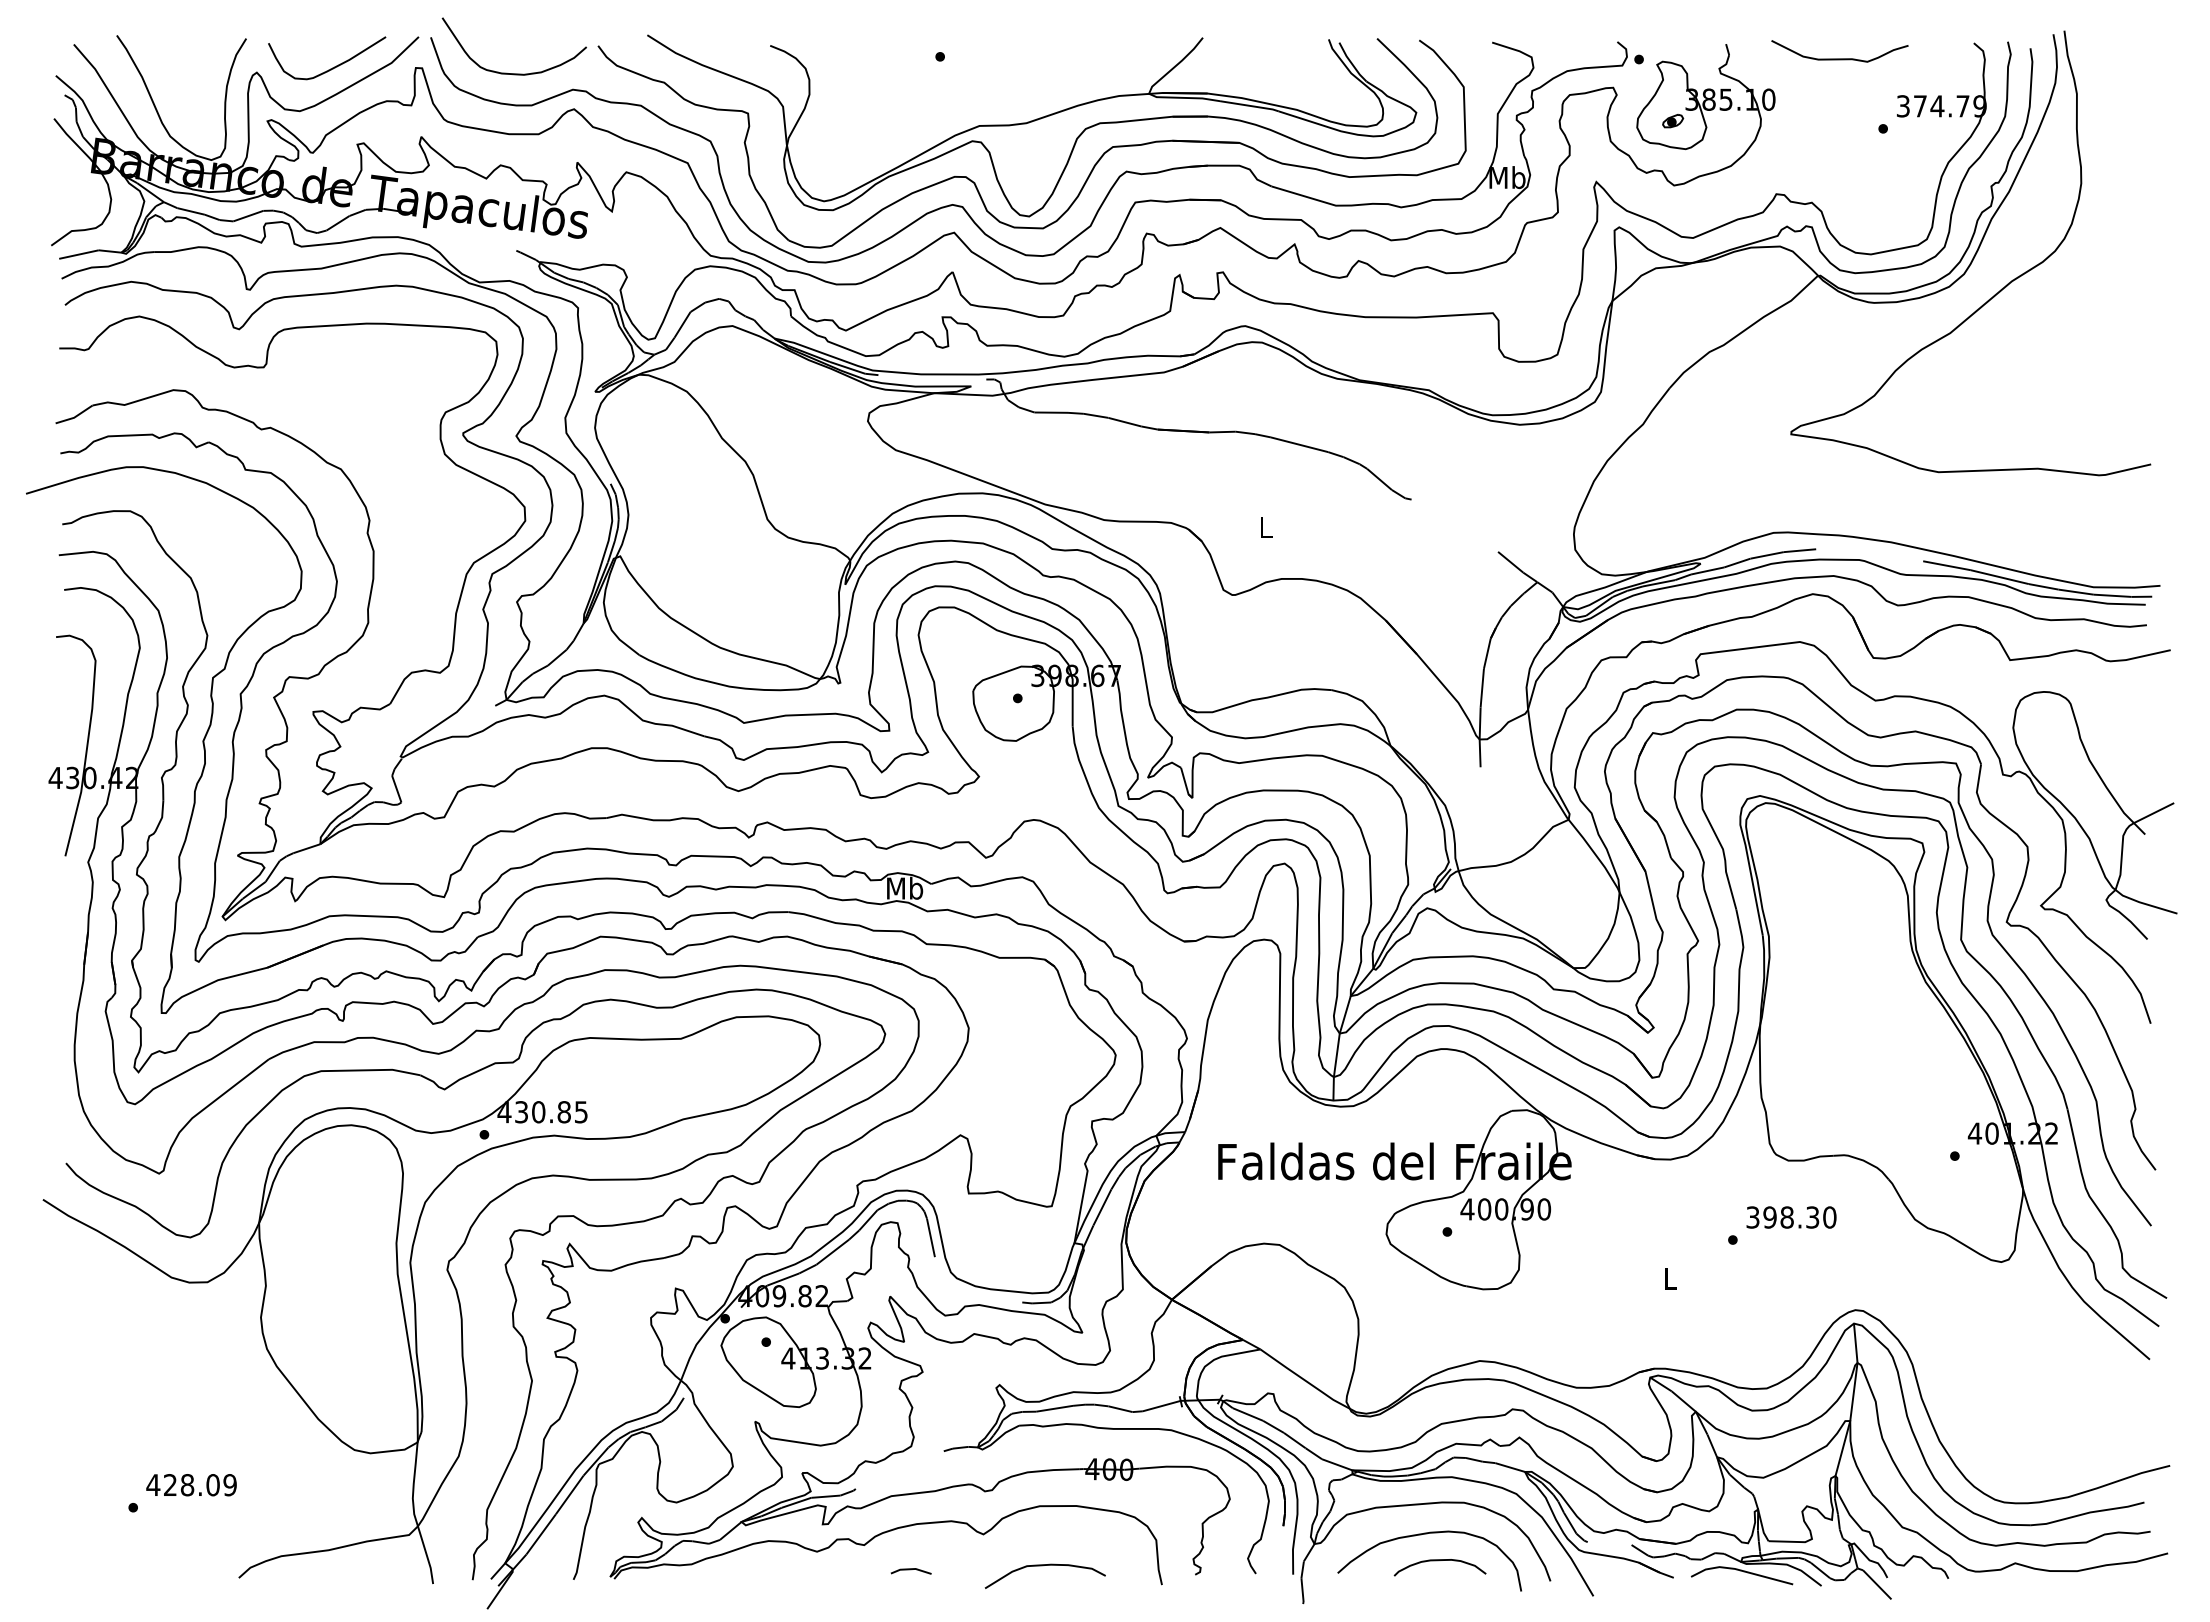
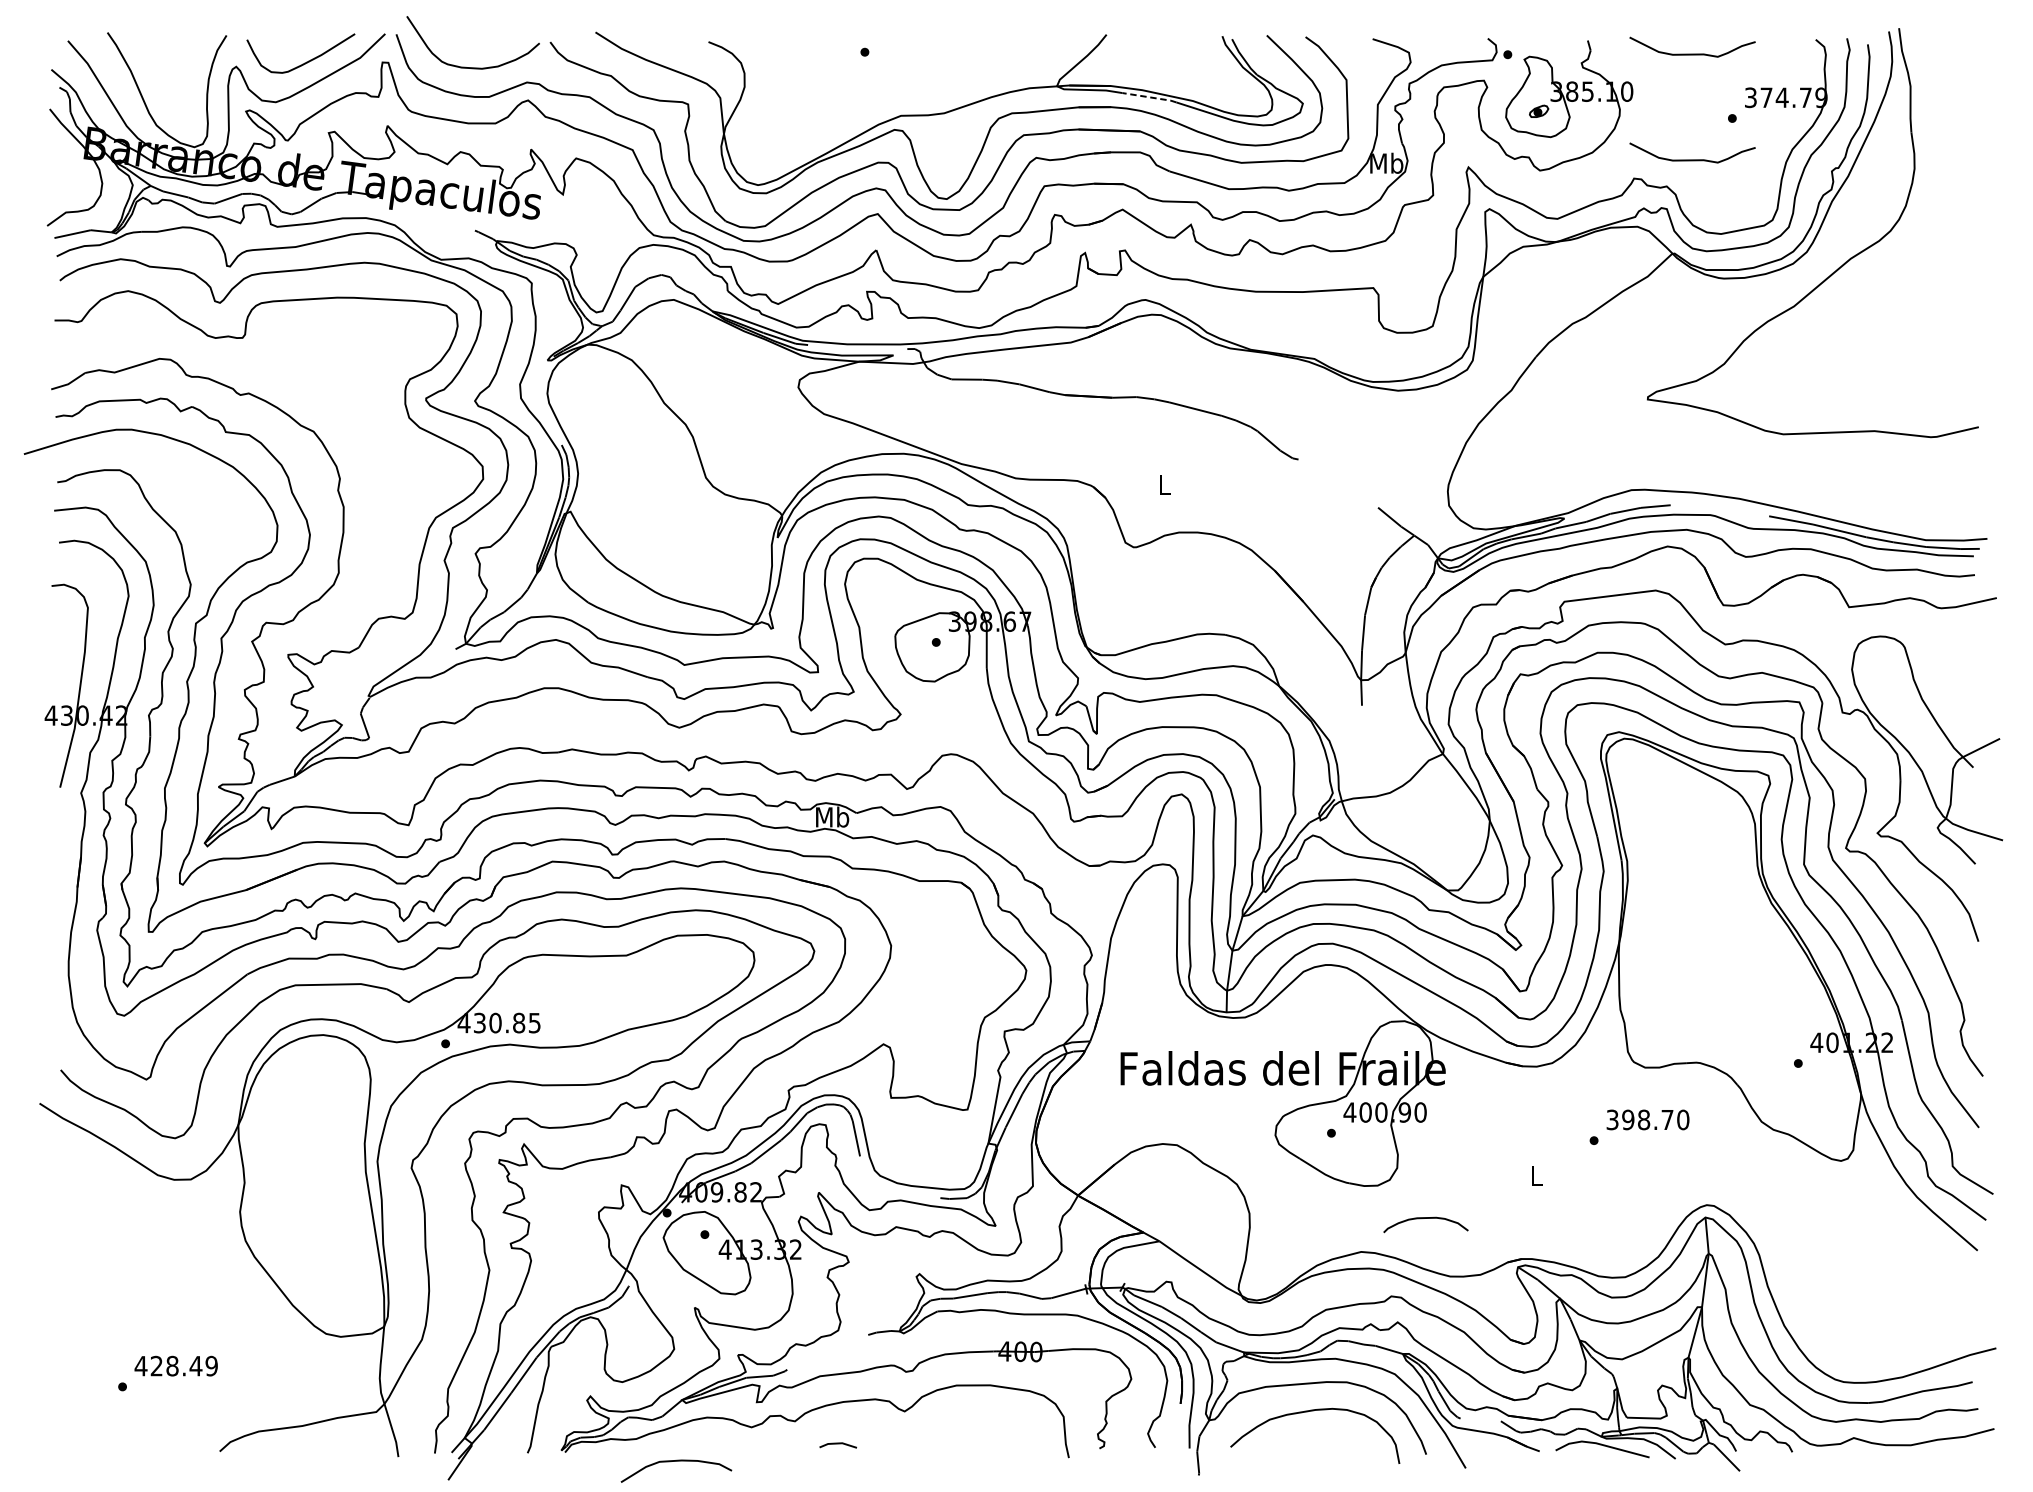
line: (1250, 105) -> (1150, 97), solid -> dashed
curve: (1839, 173) -> (1692, 159), added
text: (1812, 1217) -> (1667, 1119), 398.30 -> 398.70
text: (213, 1485) -> (196, 1366), 428.09 -> 428.49
curve: (1439, 1561) -> (1425, 1219), moved
curve: (1043, 1566) -> (674, 1462), moved

